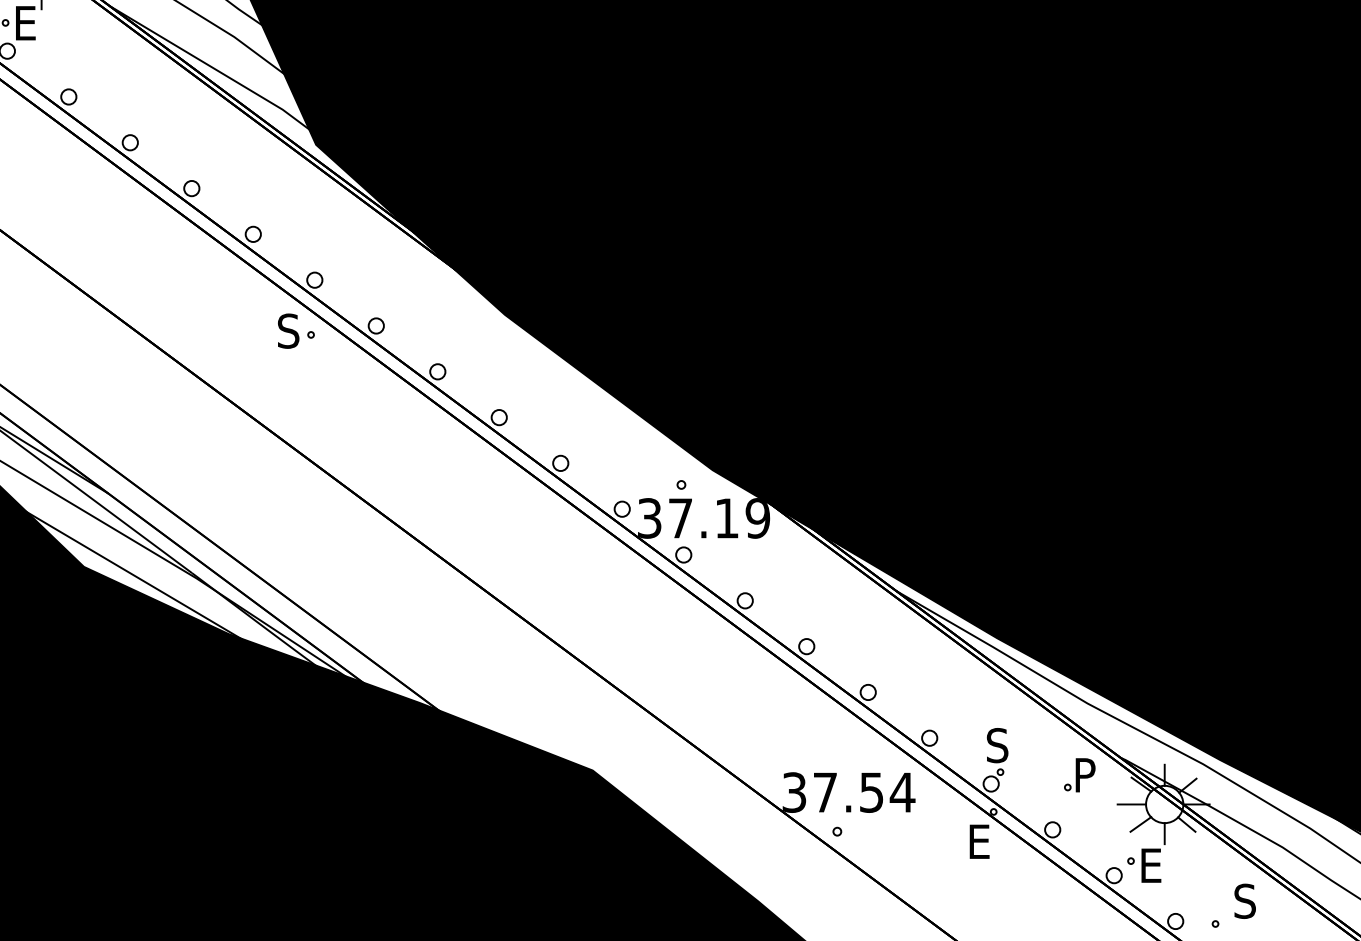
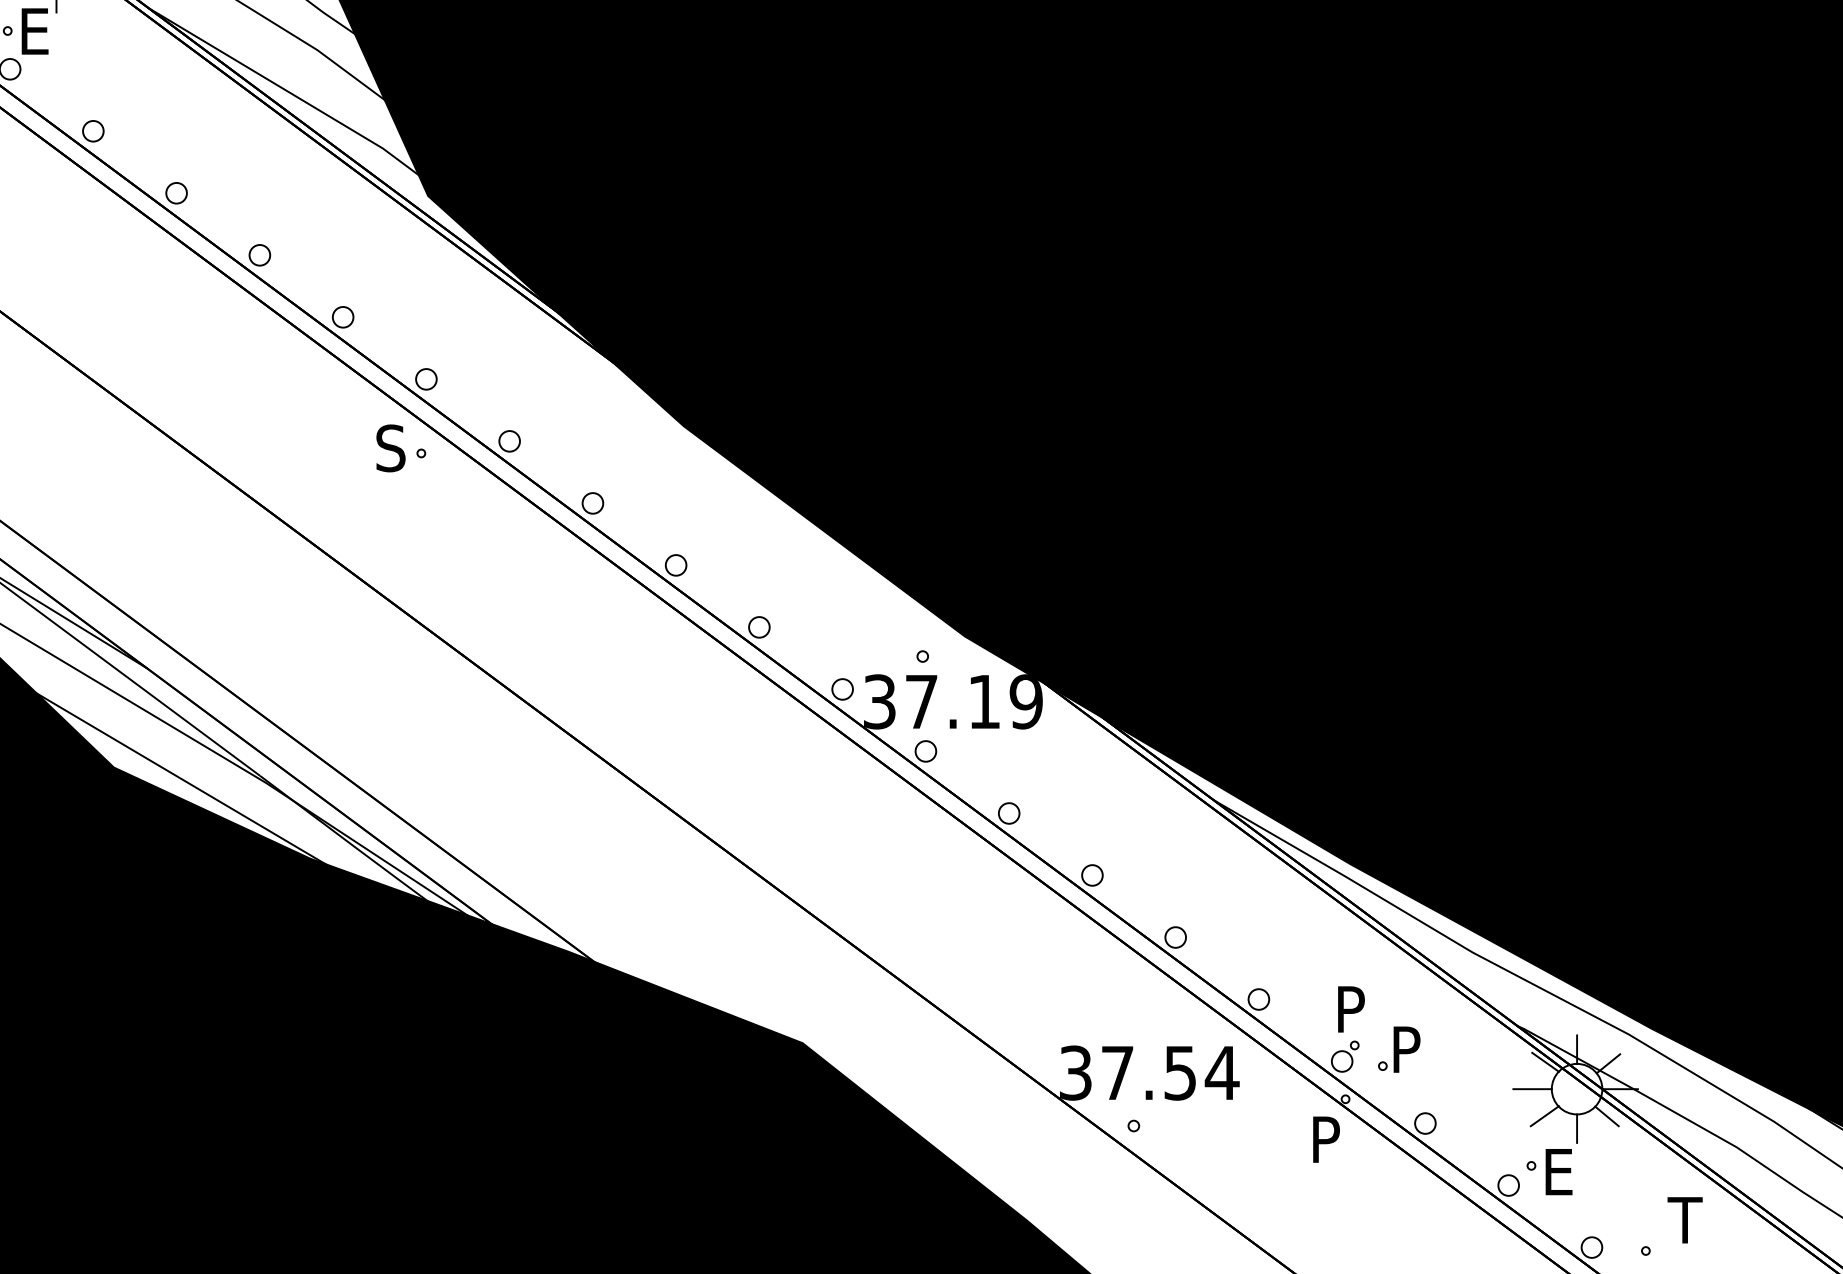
text: (997, 745) -> (1350, 1009), S -> P
part: (1080, 775) -> (1399, 1049), moved
text: (981, 841) -> (1328, 1139), E -> P
text: (1244, 901) -> (1684, 1220), S -> T

